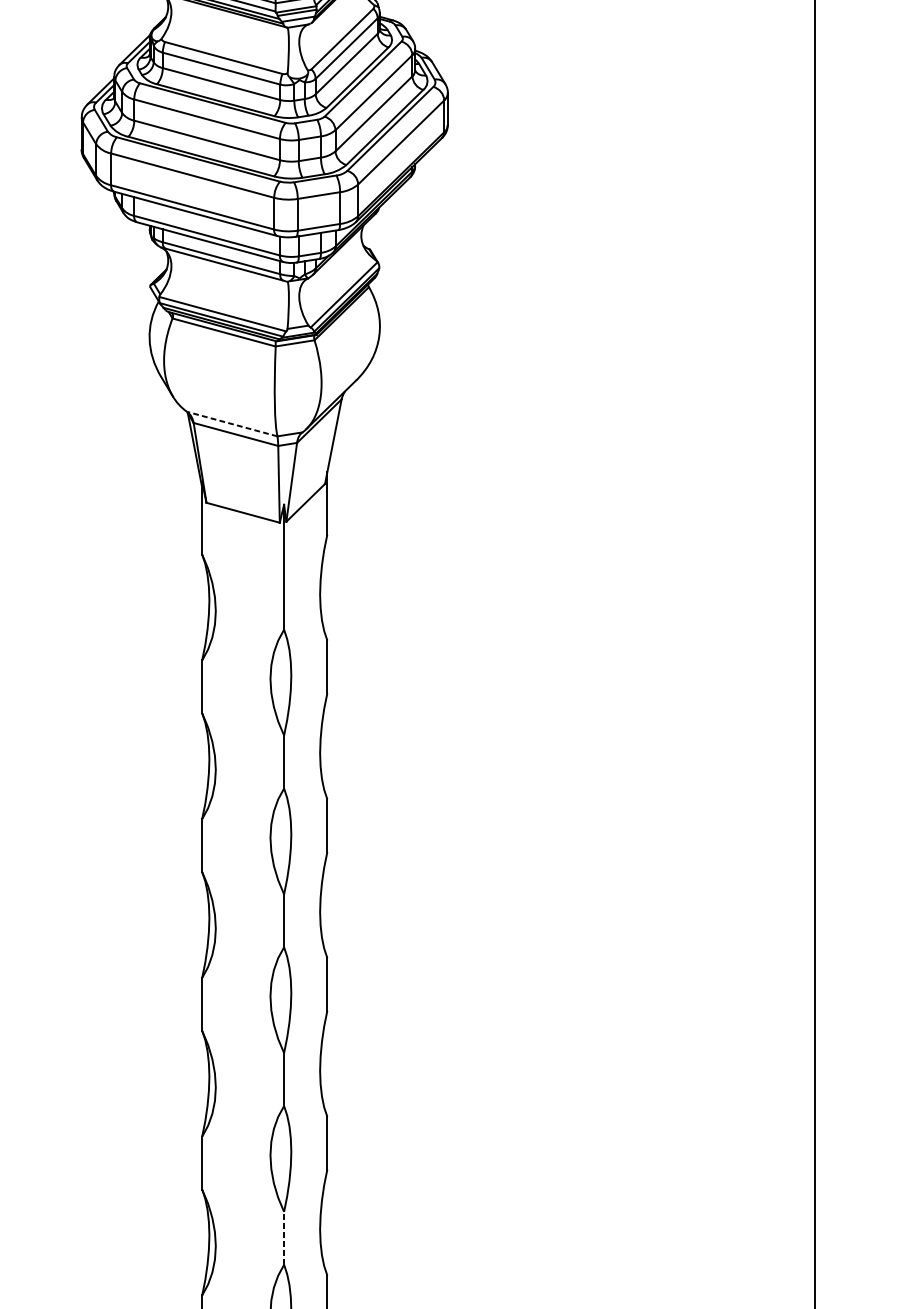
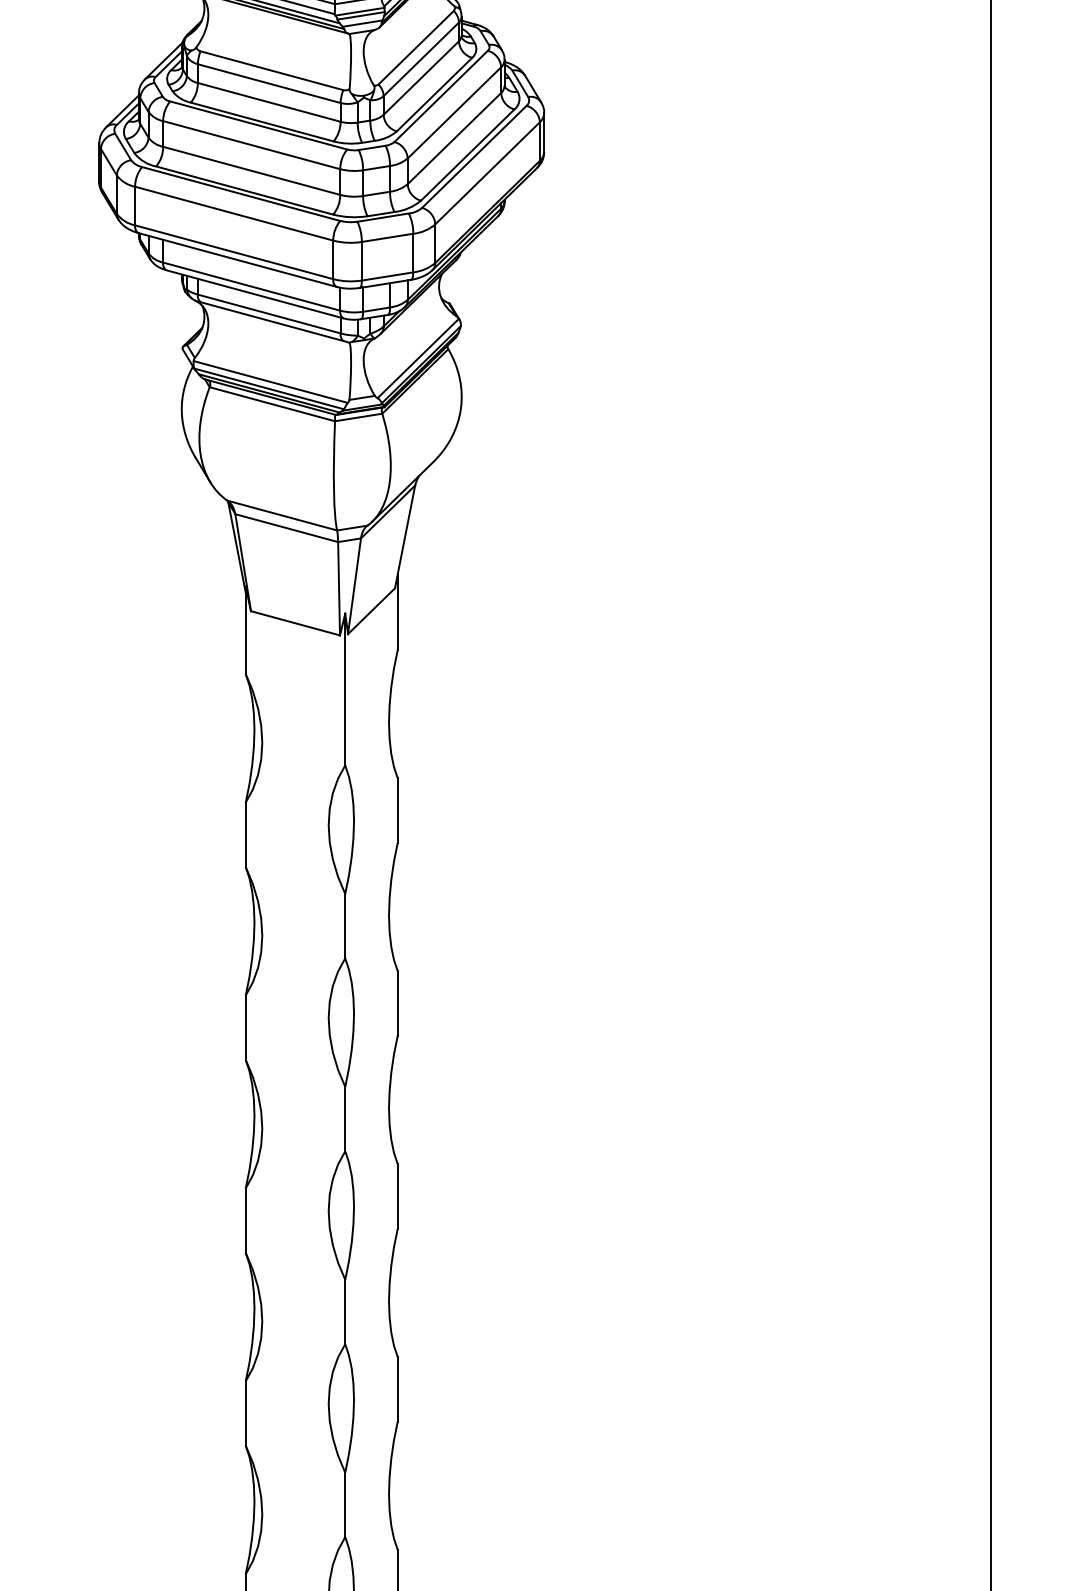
line: (232, 424) -> (282, 515), dashed -> solid
line: (284, 1238) -> (345, 1504), dashed -> solid

